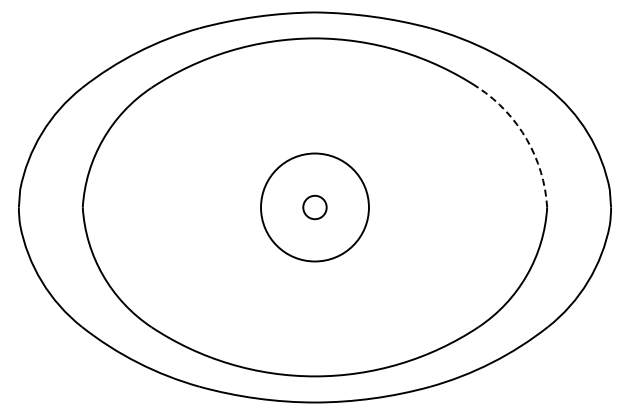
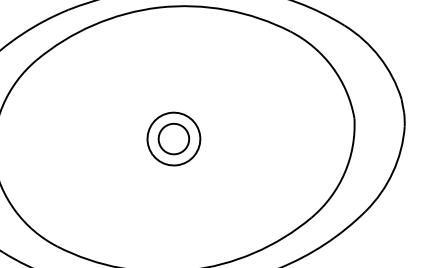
arc: (526, 139) -> (332, 67), dashed -> solid
circle: (314, 207) -> (173, 139), size x0.62
circle: (314, 207) -> (173, 139), size x1.67

